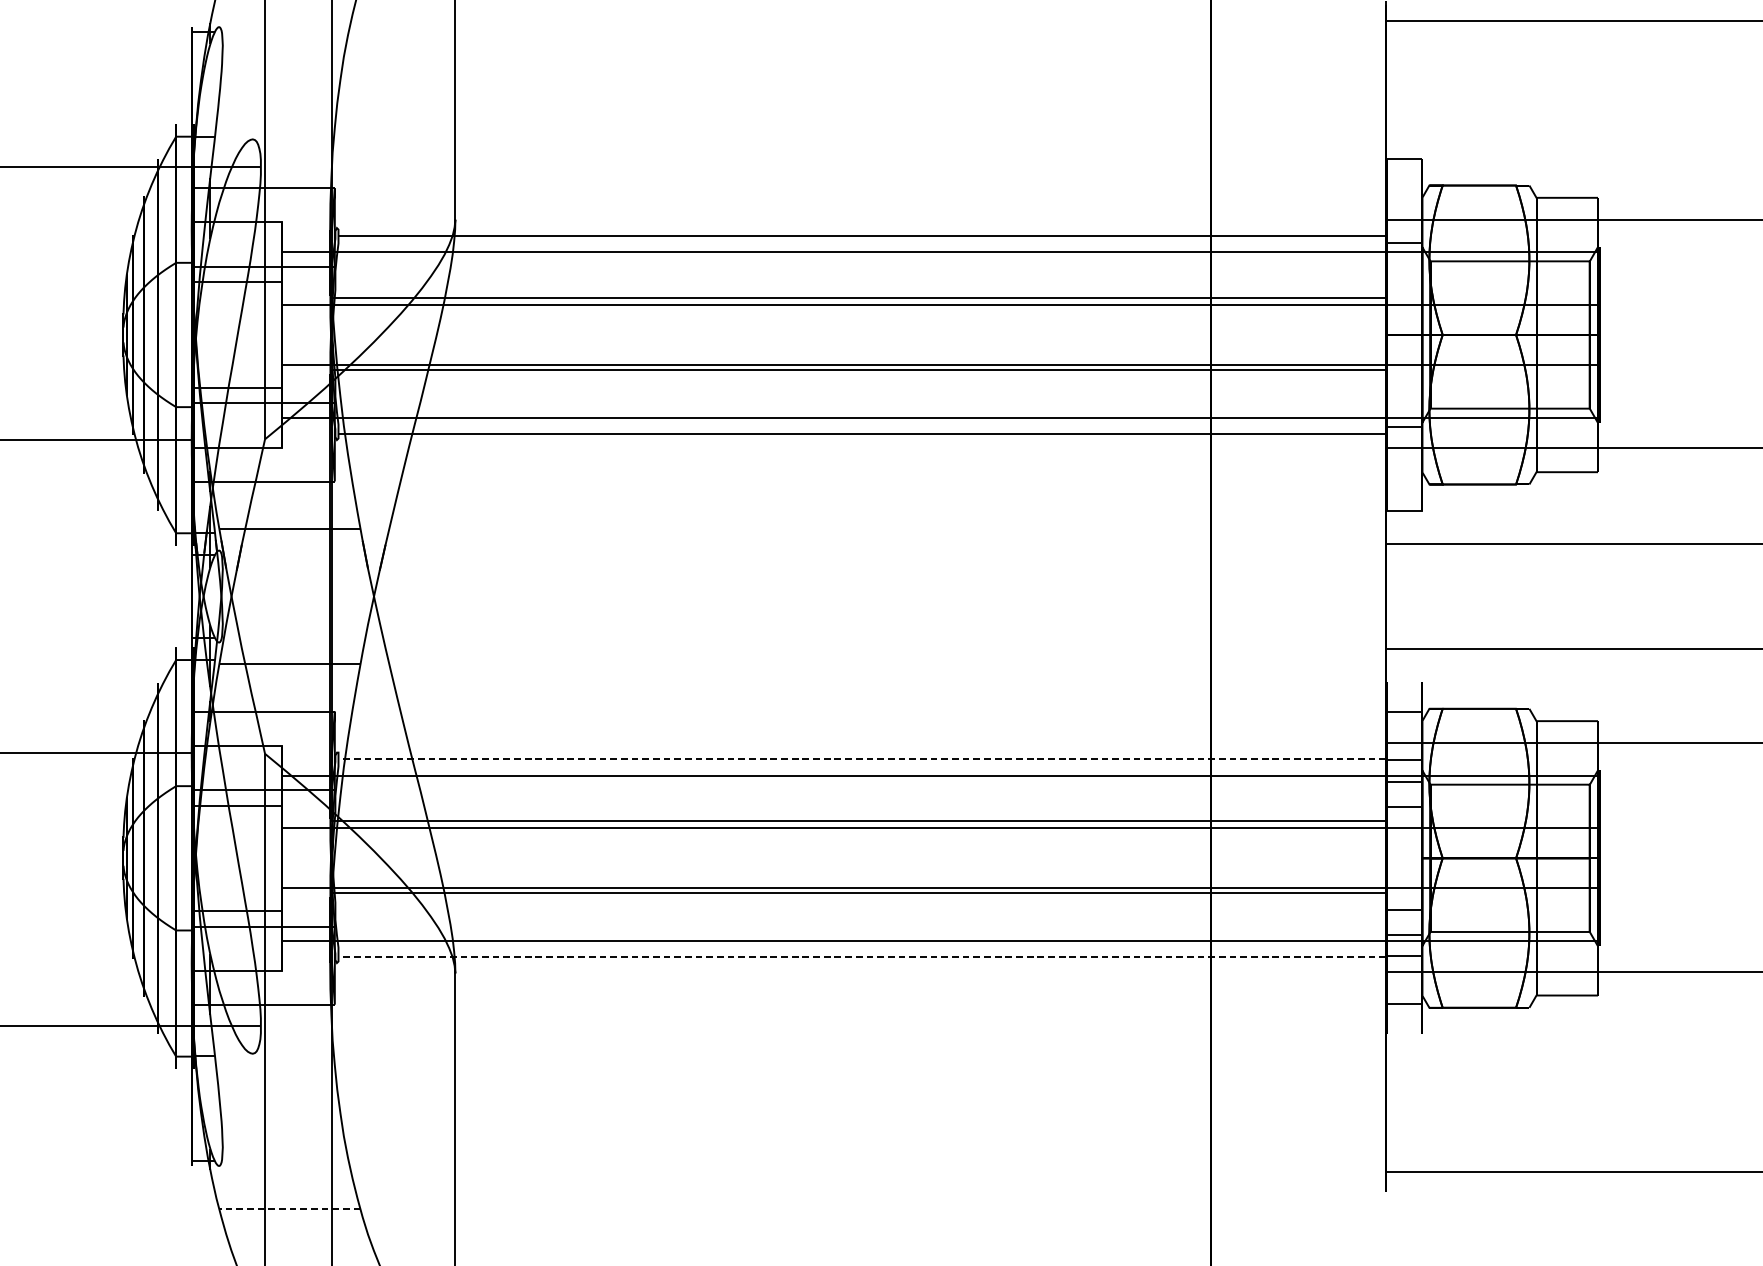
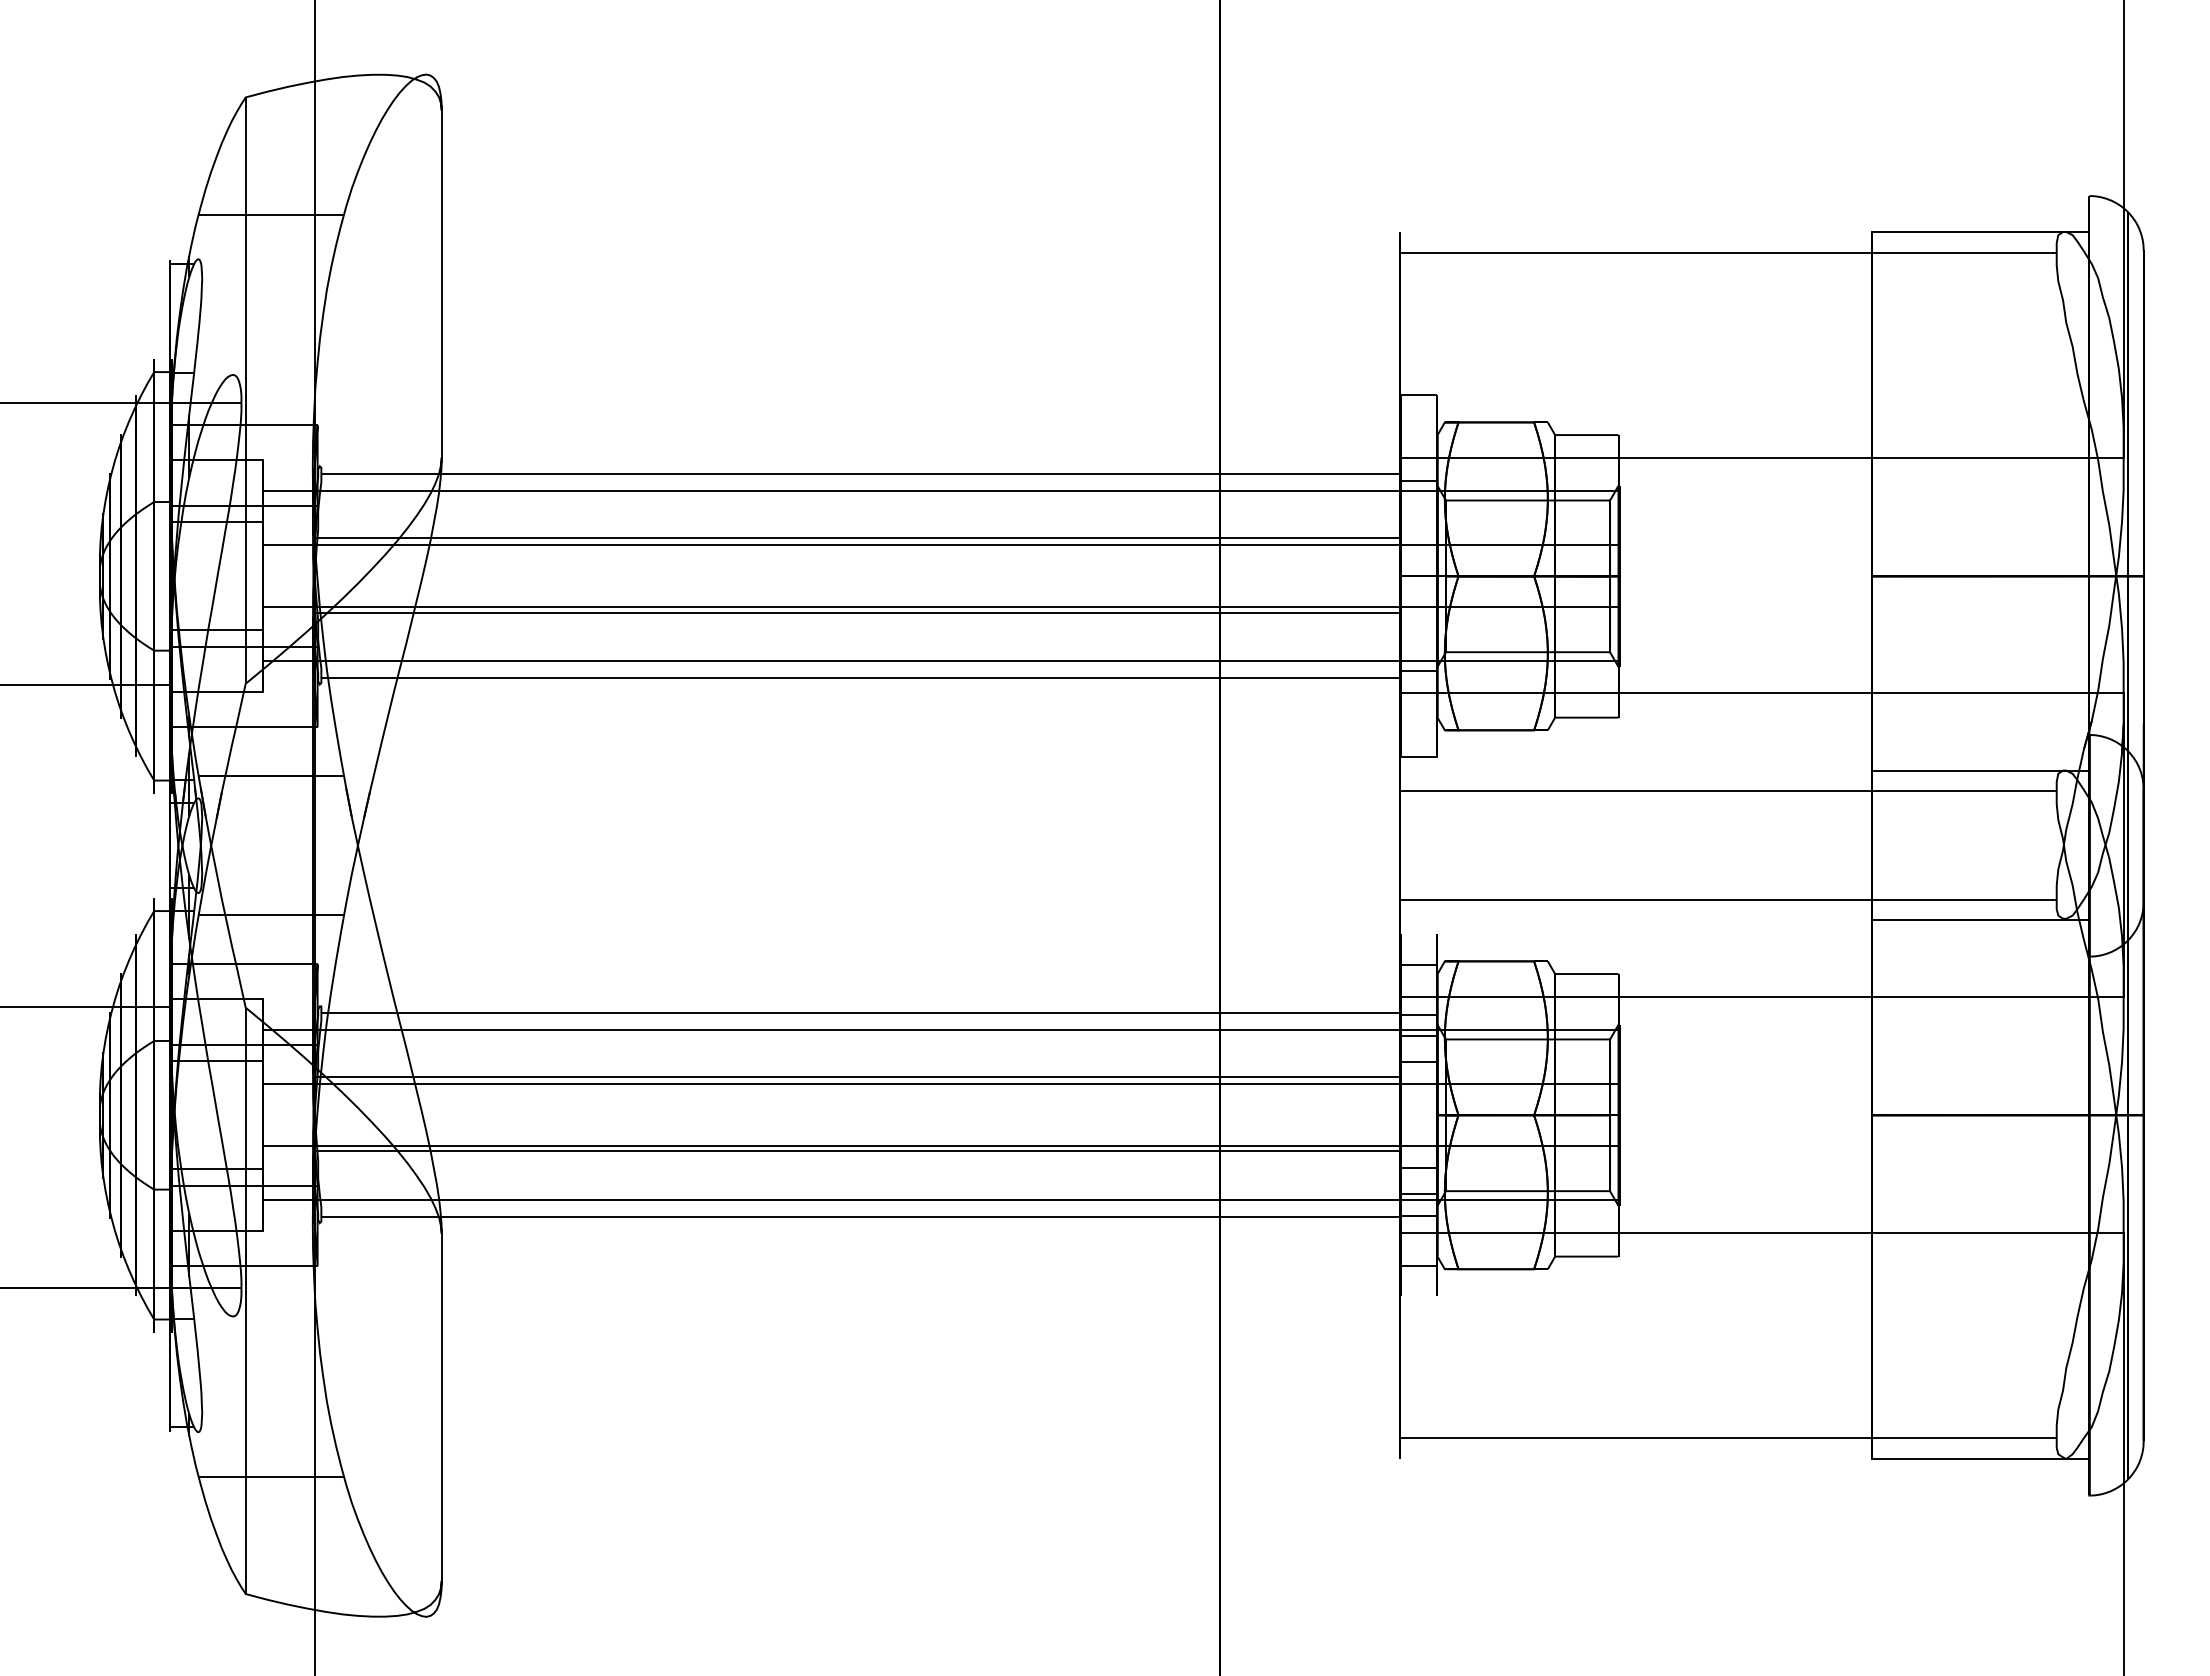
line: (861, 758) -> (860, 1012), dashed -> solid
line: (861, 956) -> (860, 1216), dashed -> solid
line: (290, 1209) -> (271, 1476), dashed -> solid

